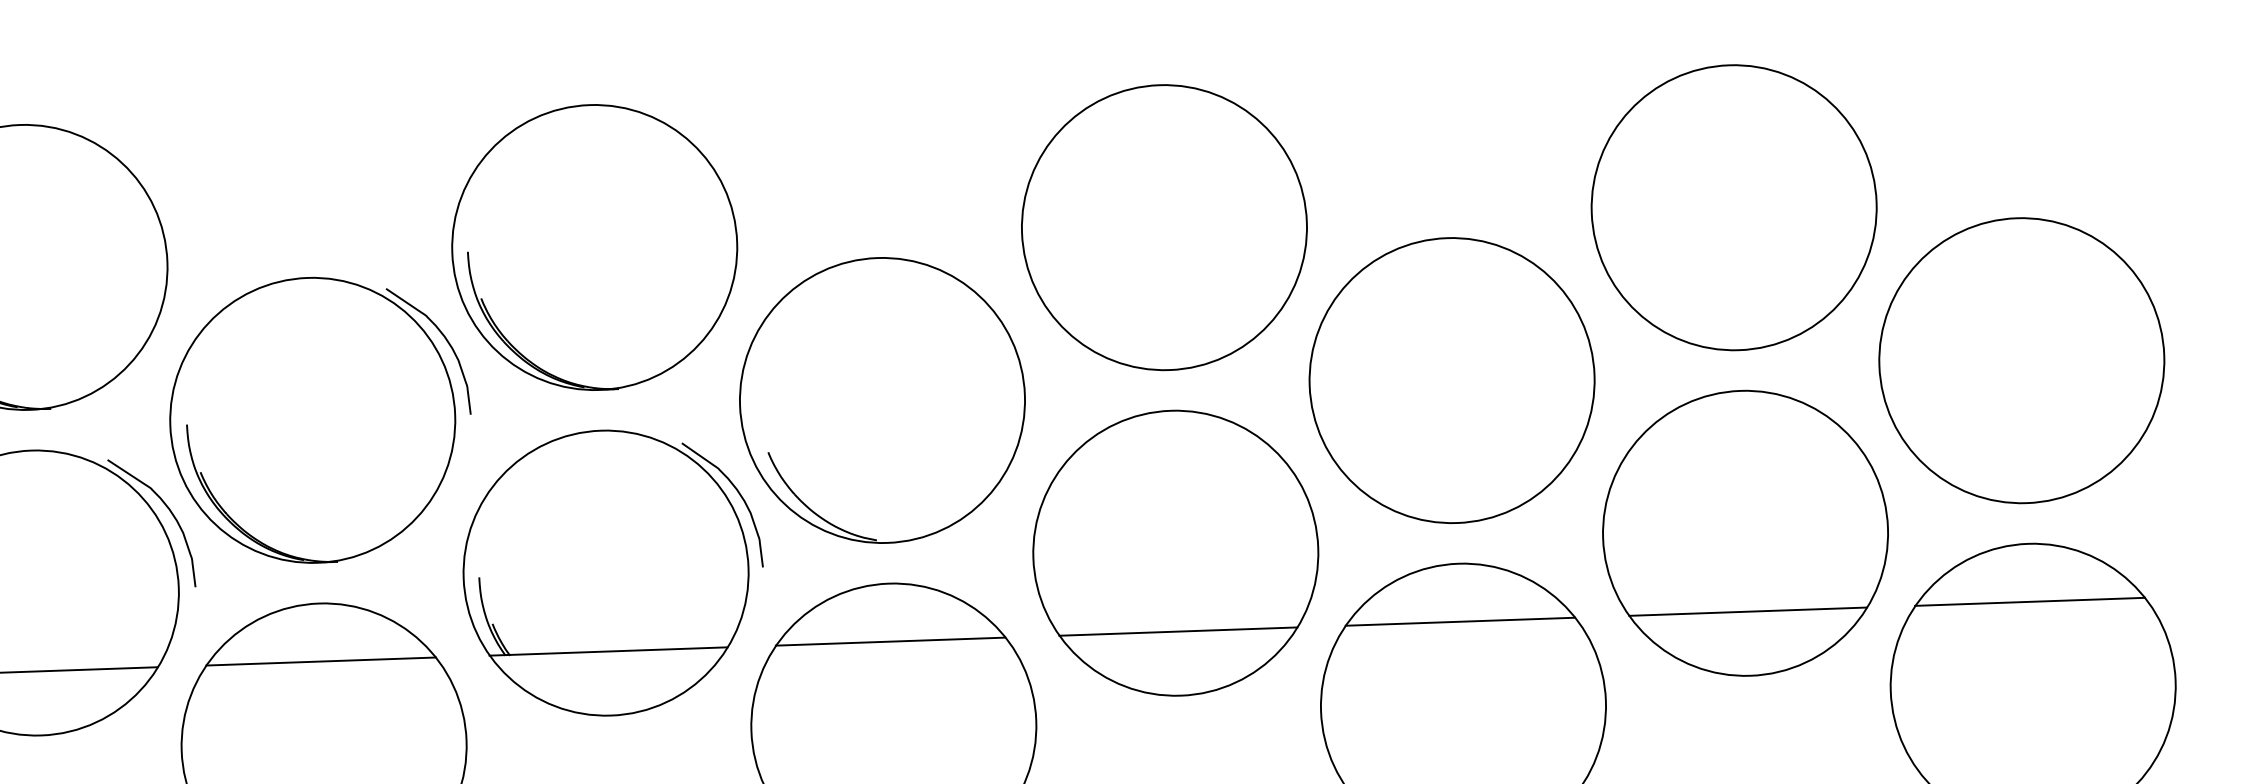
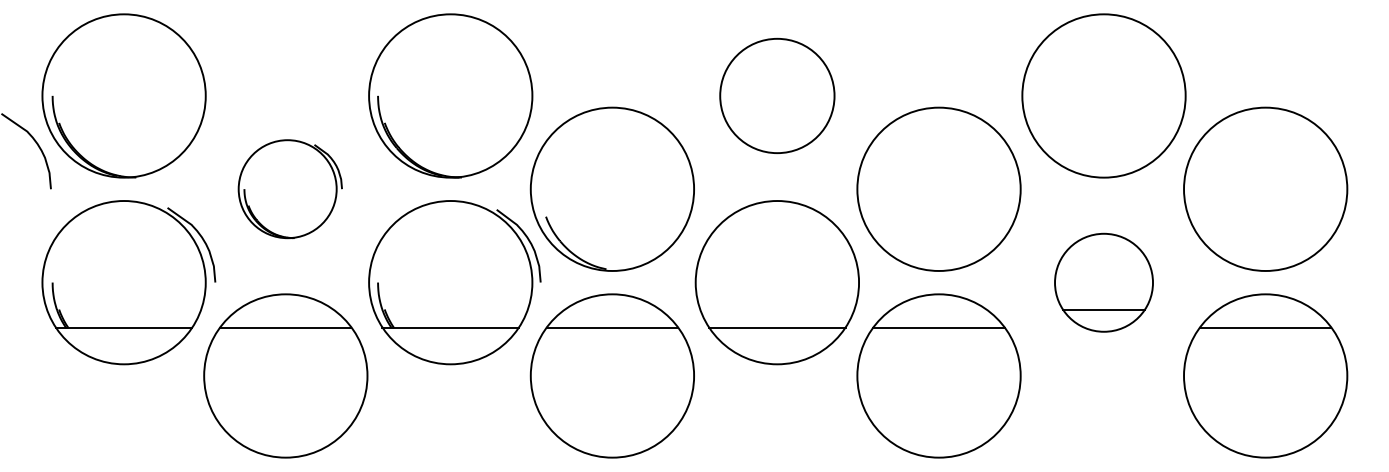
circle: (1164, 226) -> (777, 95), size x0.7
part: (320, 418) -> (290, 188), size x0.6
part: (1744, 533) -> (1103, 282), size x0.6

